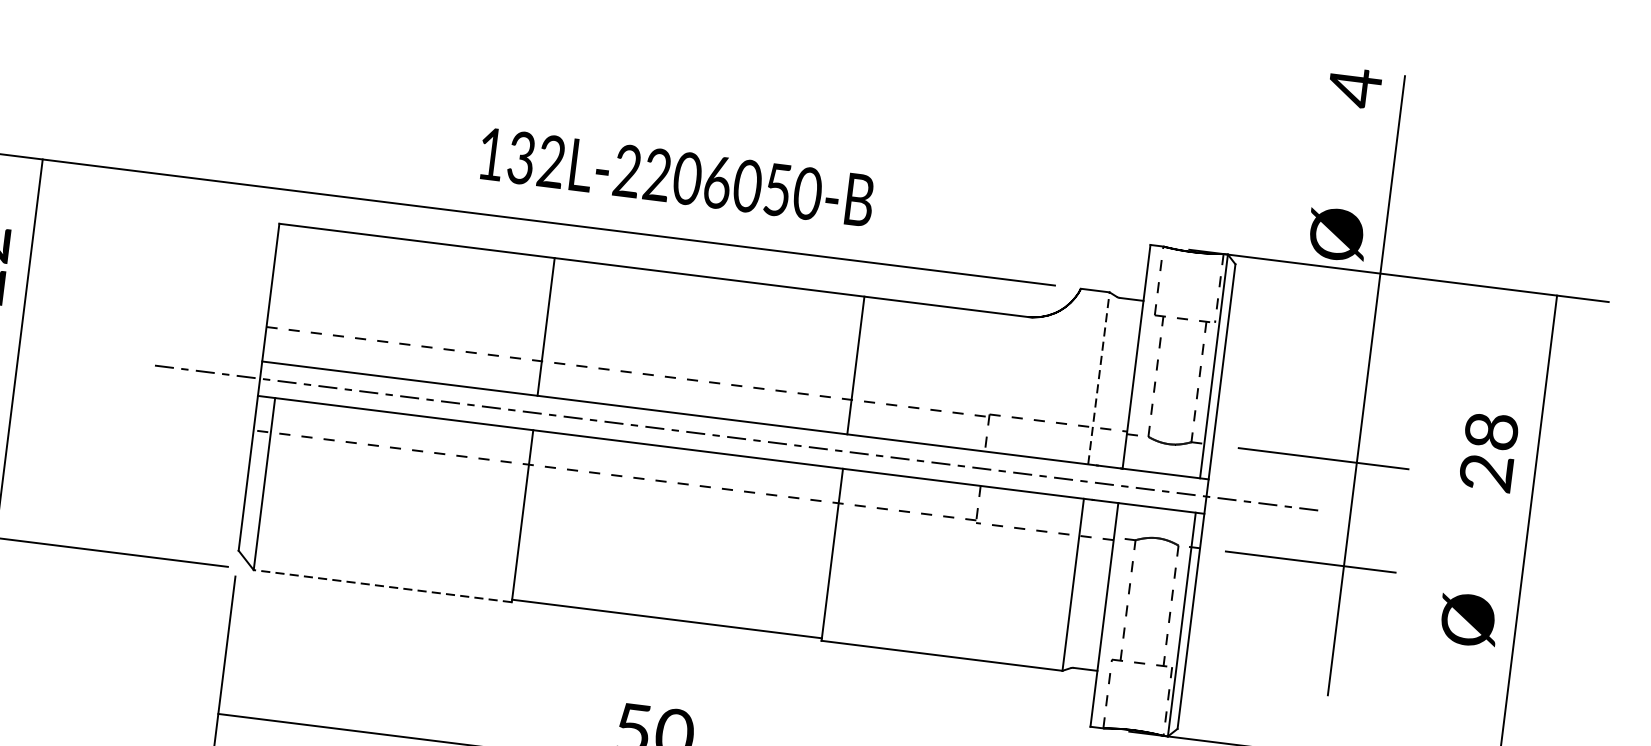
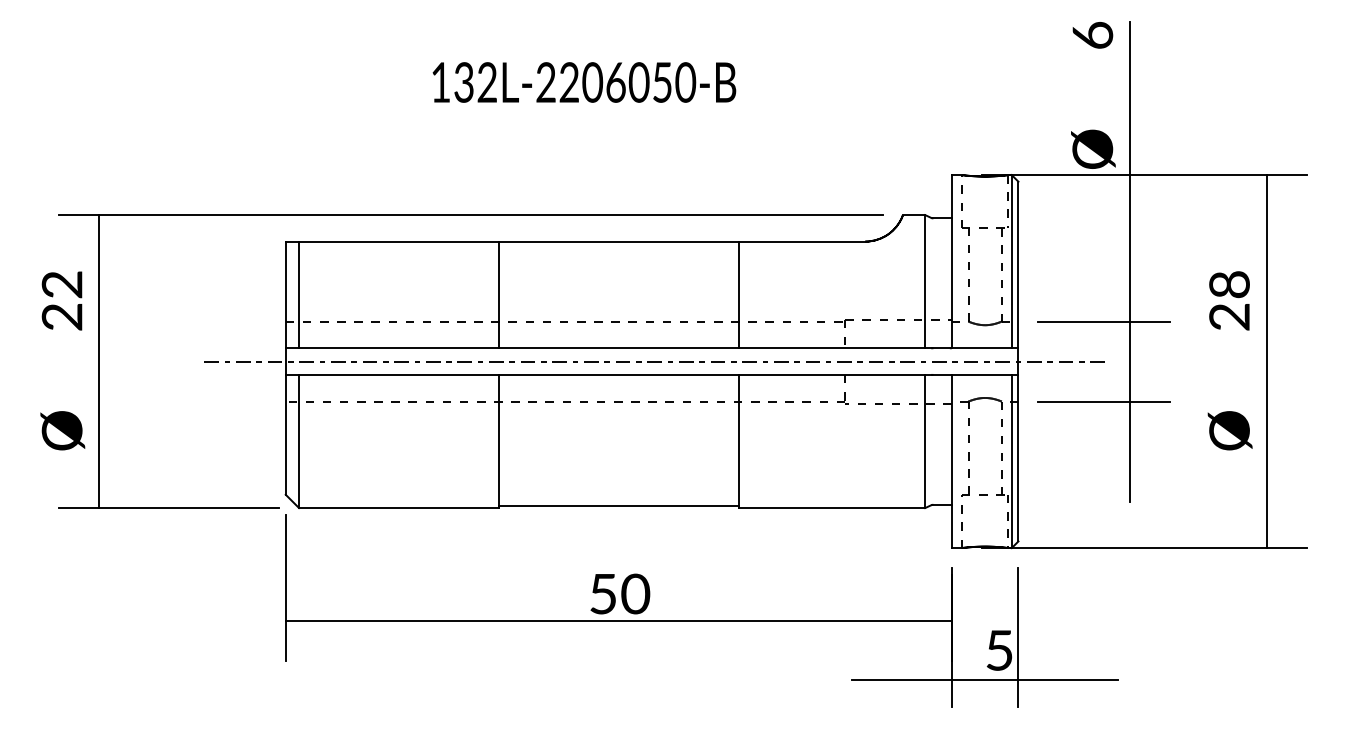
text: (1355, 87) -> (1093, 35), 4 -> 6
text: (677, 177) -> (584, 82), moved
line: (288, 294) -> (299, 294), added
line: (1099, 378) -> (925, 281), dashed -> solid
line: (383, 586) -> (399, 508), dashed -> solid

